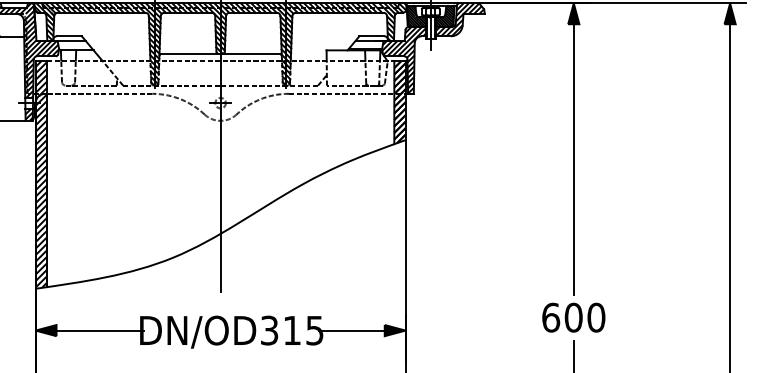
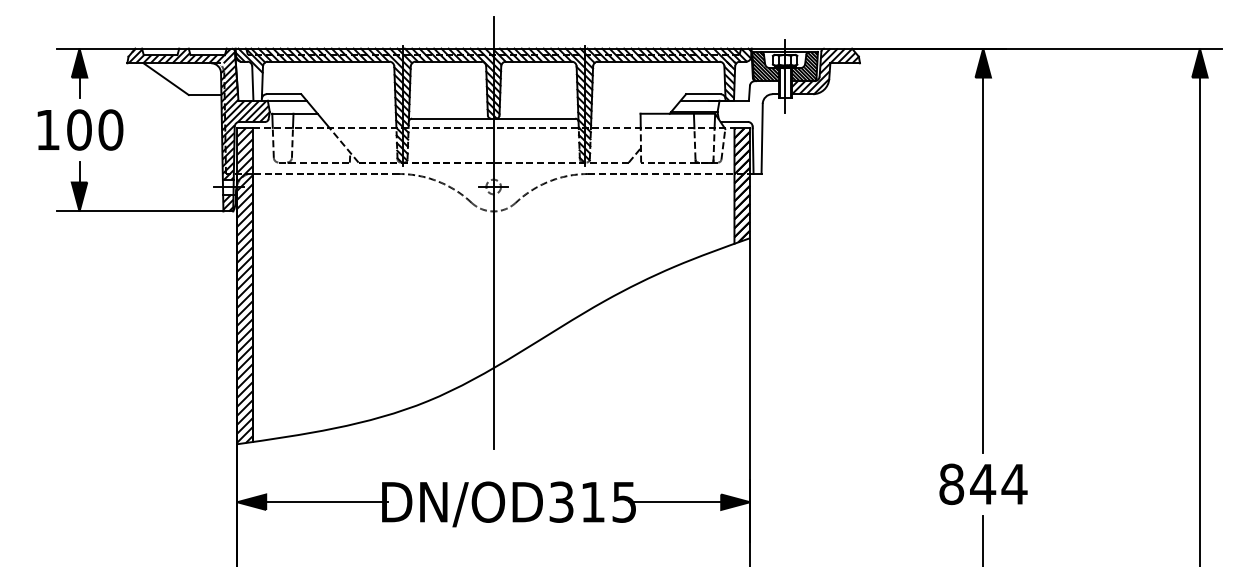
hatch: (50, 26) -> (257, 80), removed
hatch: (403, 60) -> (747, 127), removed
text: (573, 317) -> (983, 484), 600 -> 844

